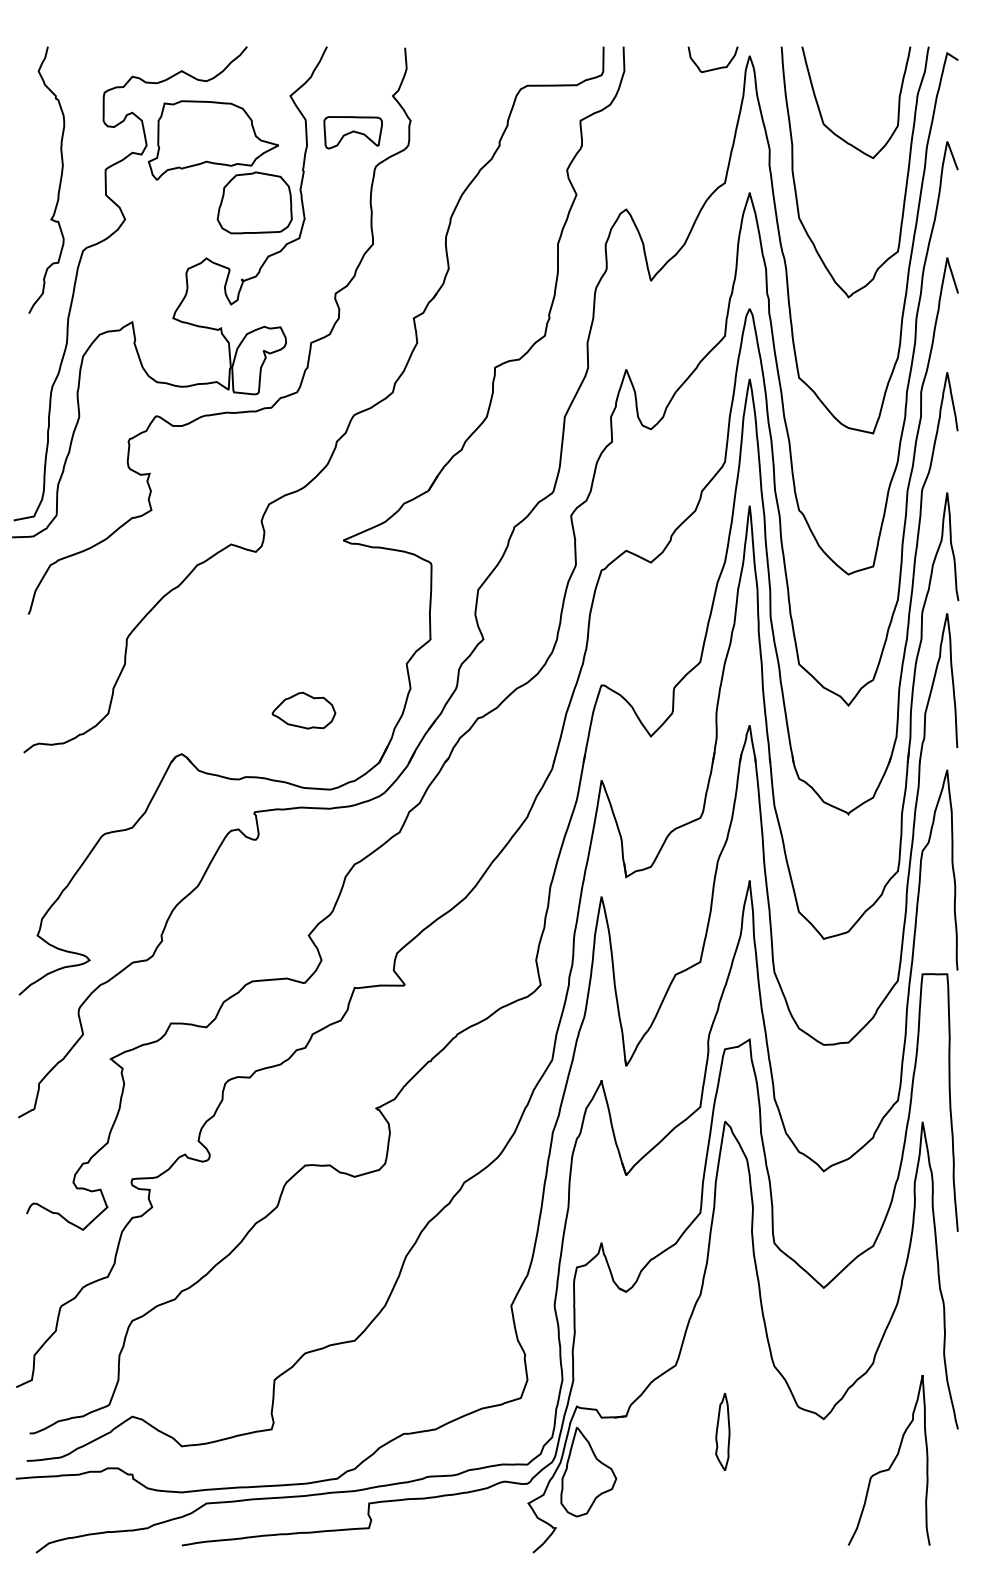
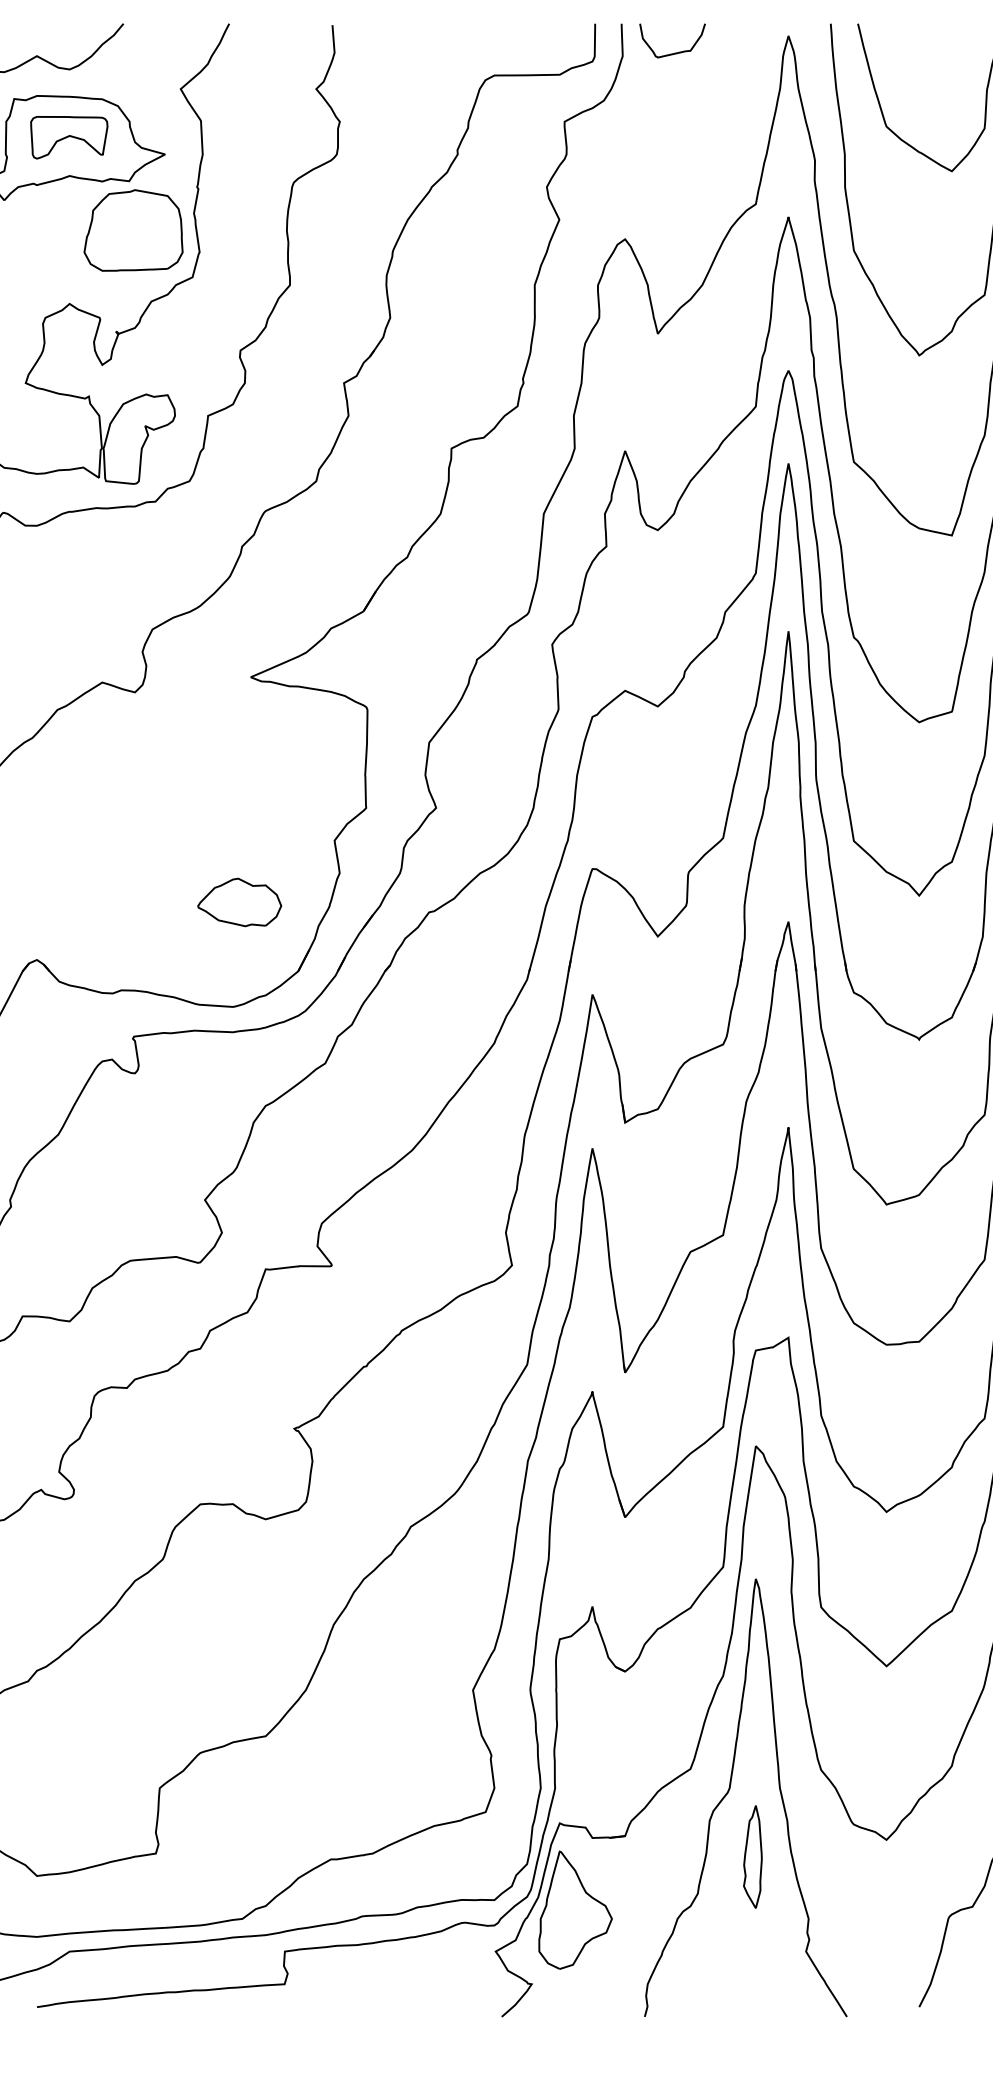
curve: (712, 68) -> (671, 52), moved
part: (352, 132) -> (68, 137), moved
part: (303, 710) -> (239, 902), moved
curve: (705, 1382) -> (729, 1791), added

